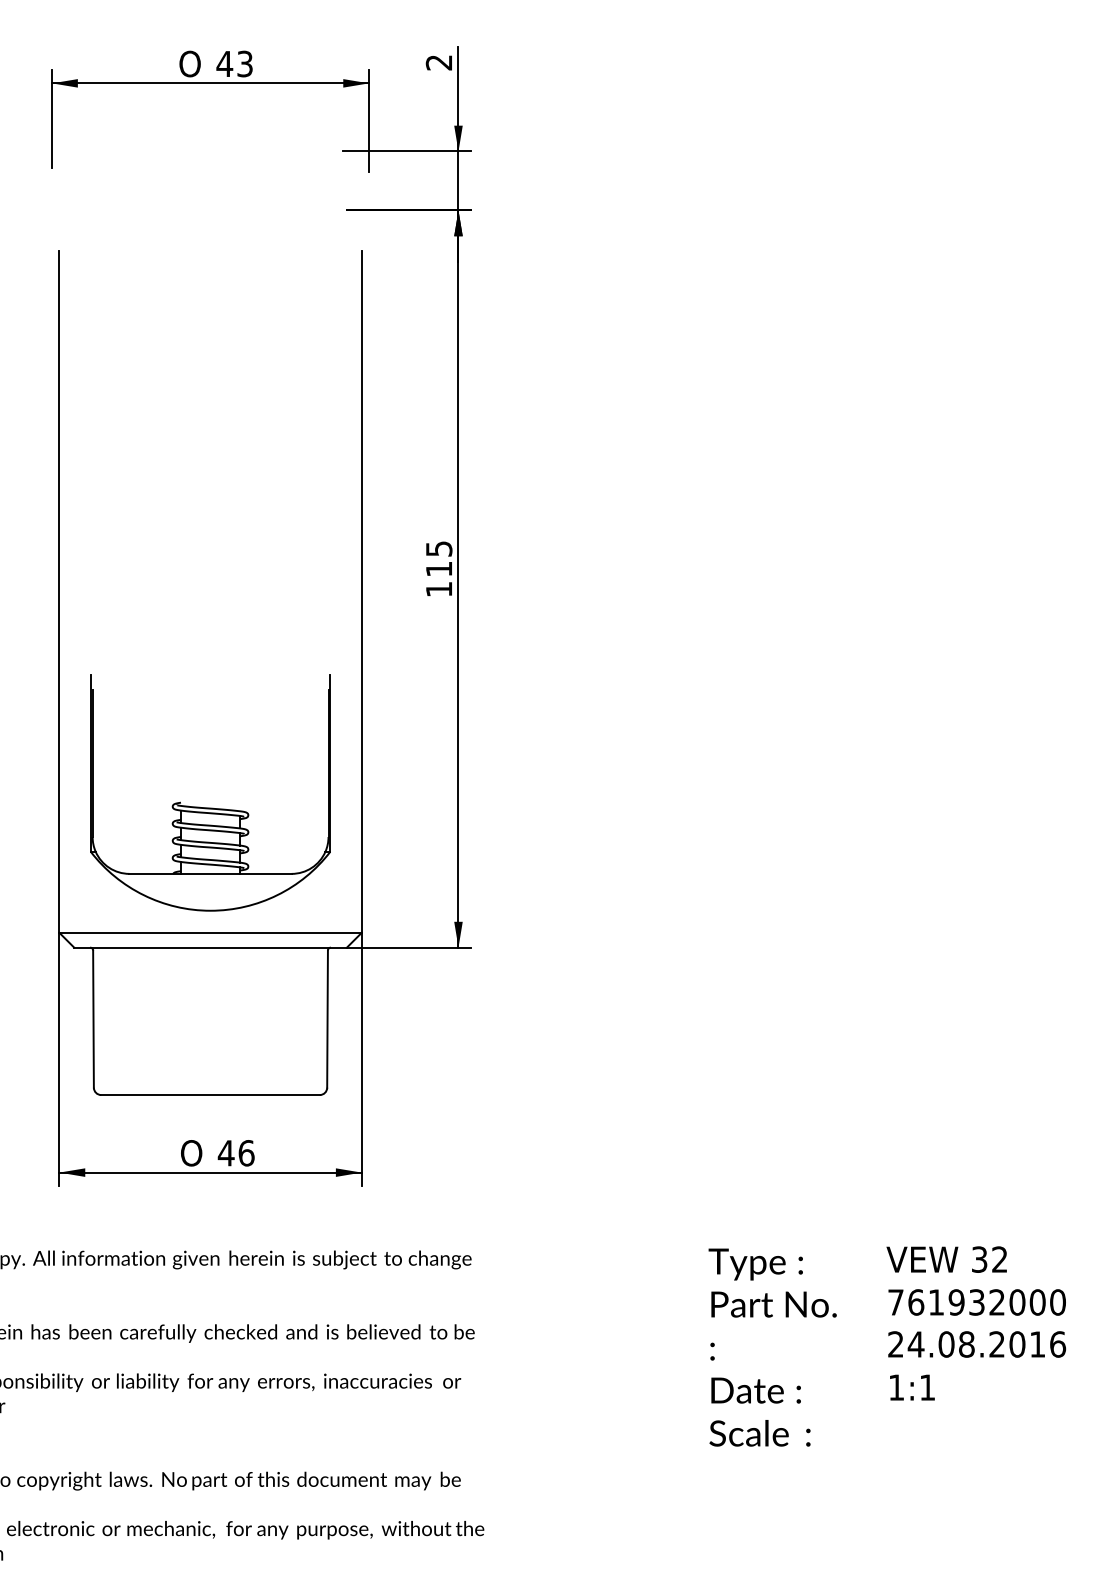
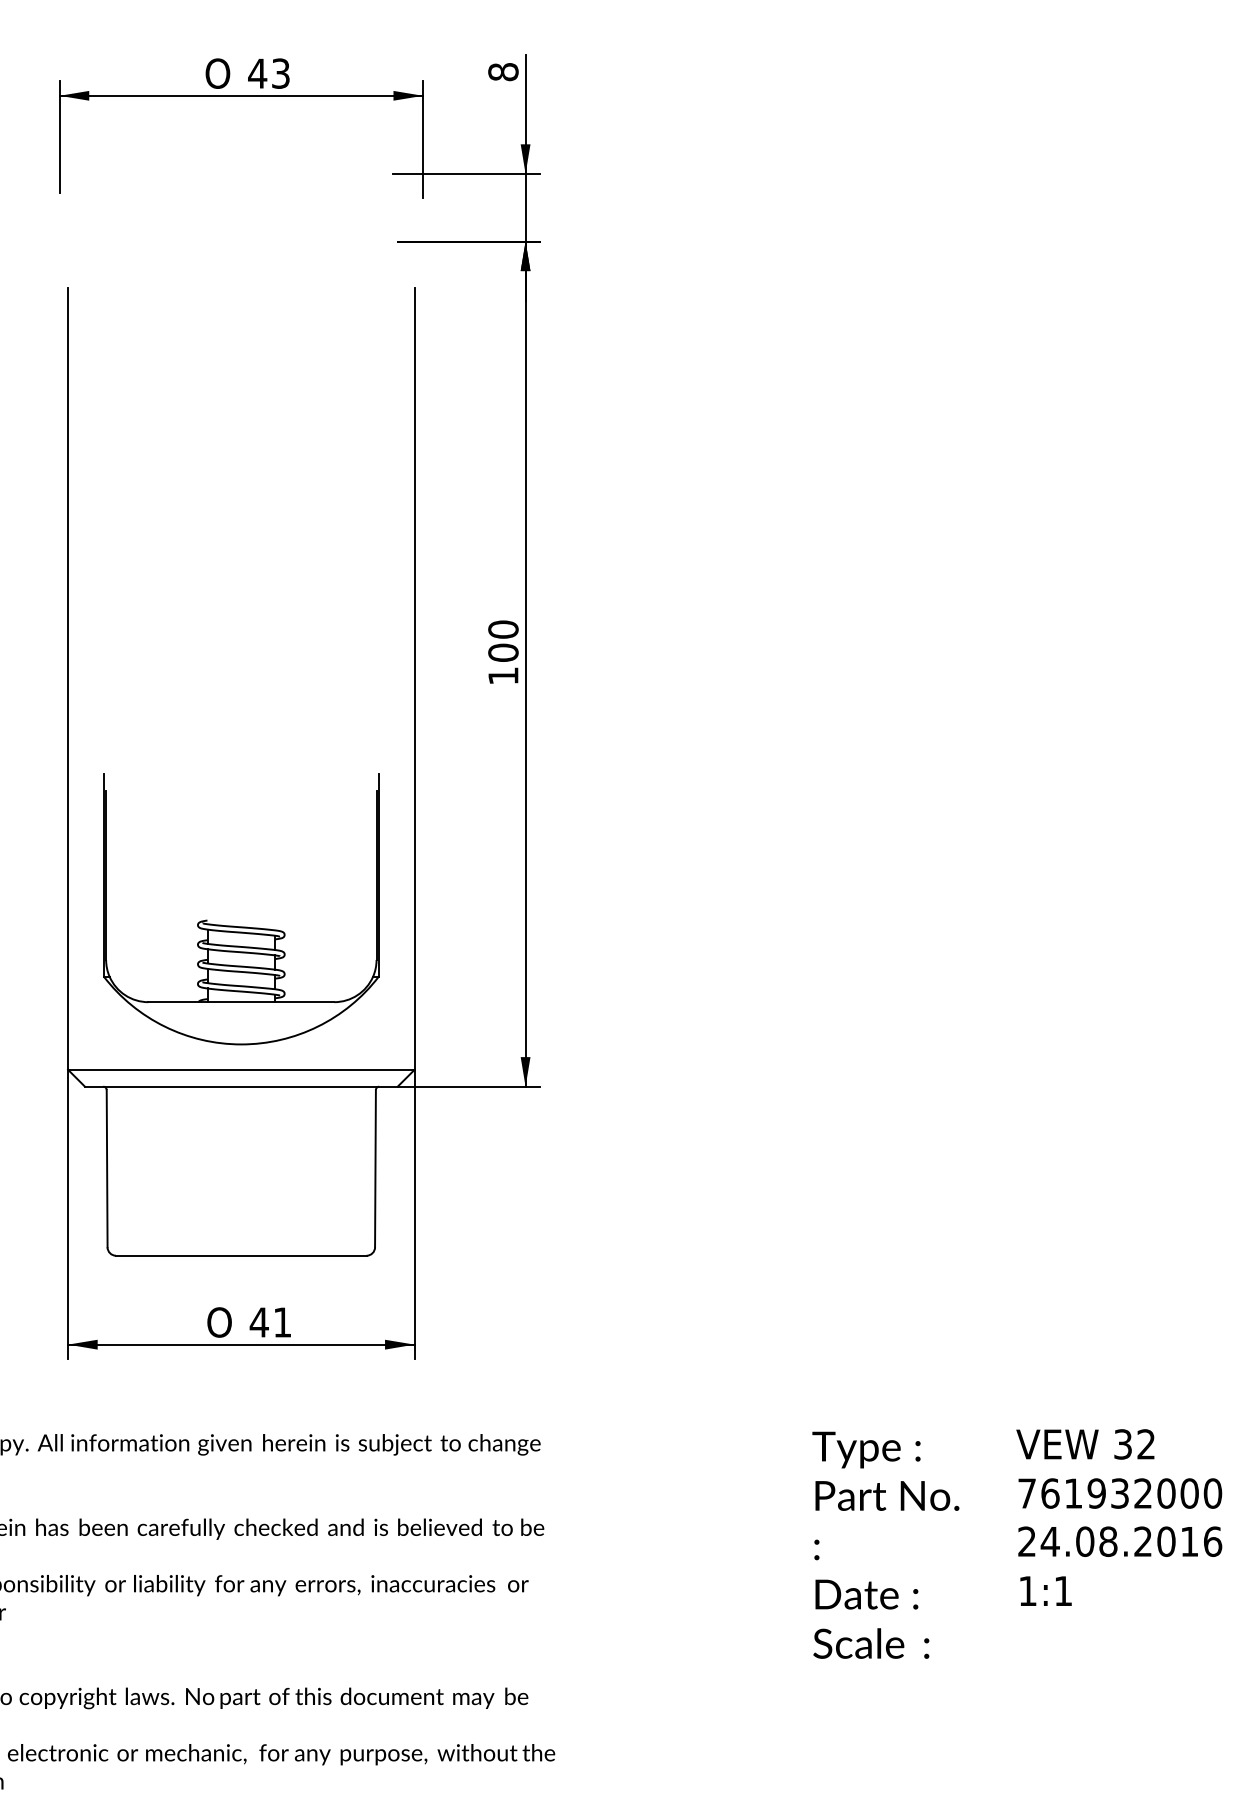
text: (439, 63) -> (503, 72), 2 -> 8
text: (439, 558) -> (503, 640), 115 -> 100
text: (246, 1153) -> (282, 1322), 46 -> 41

